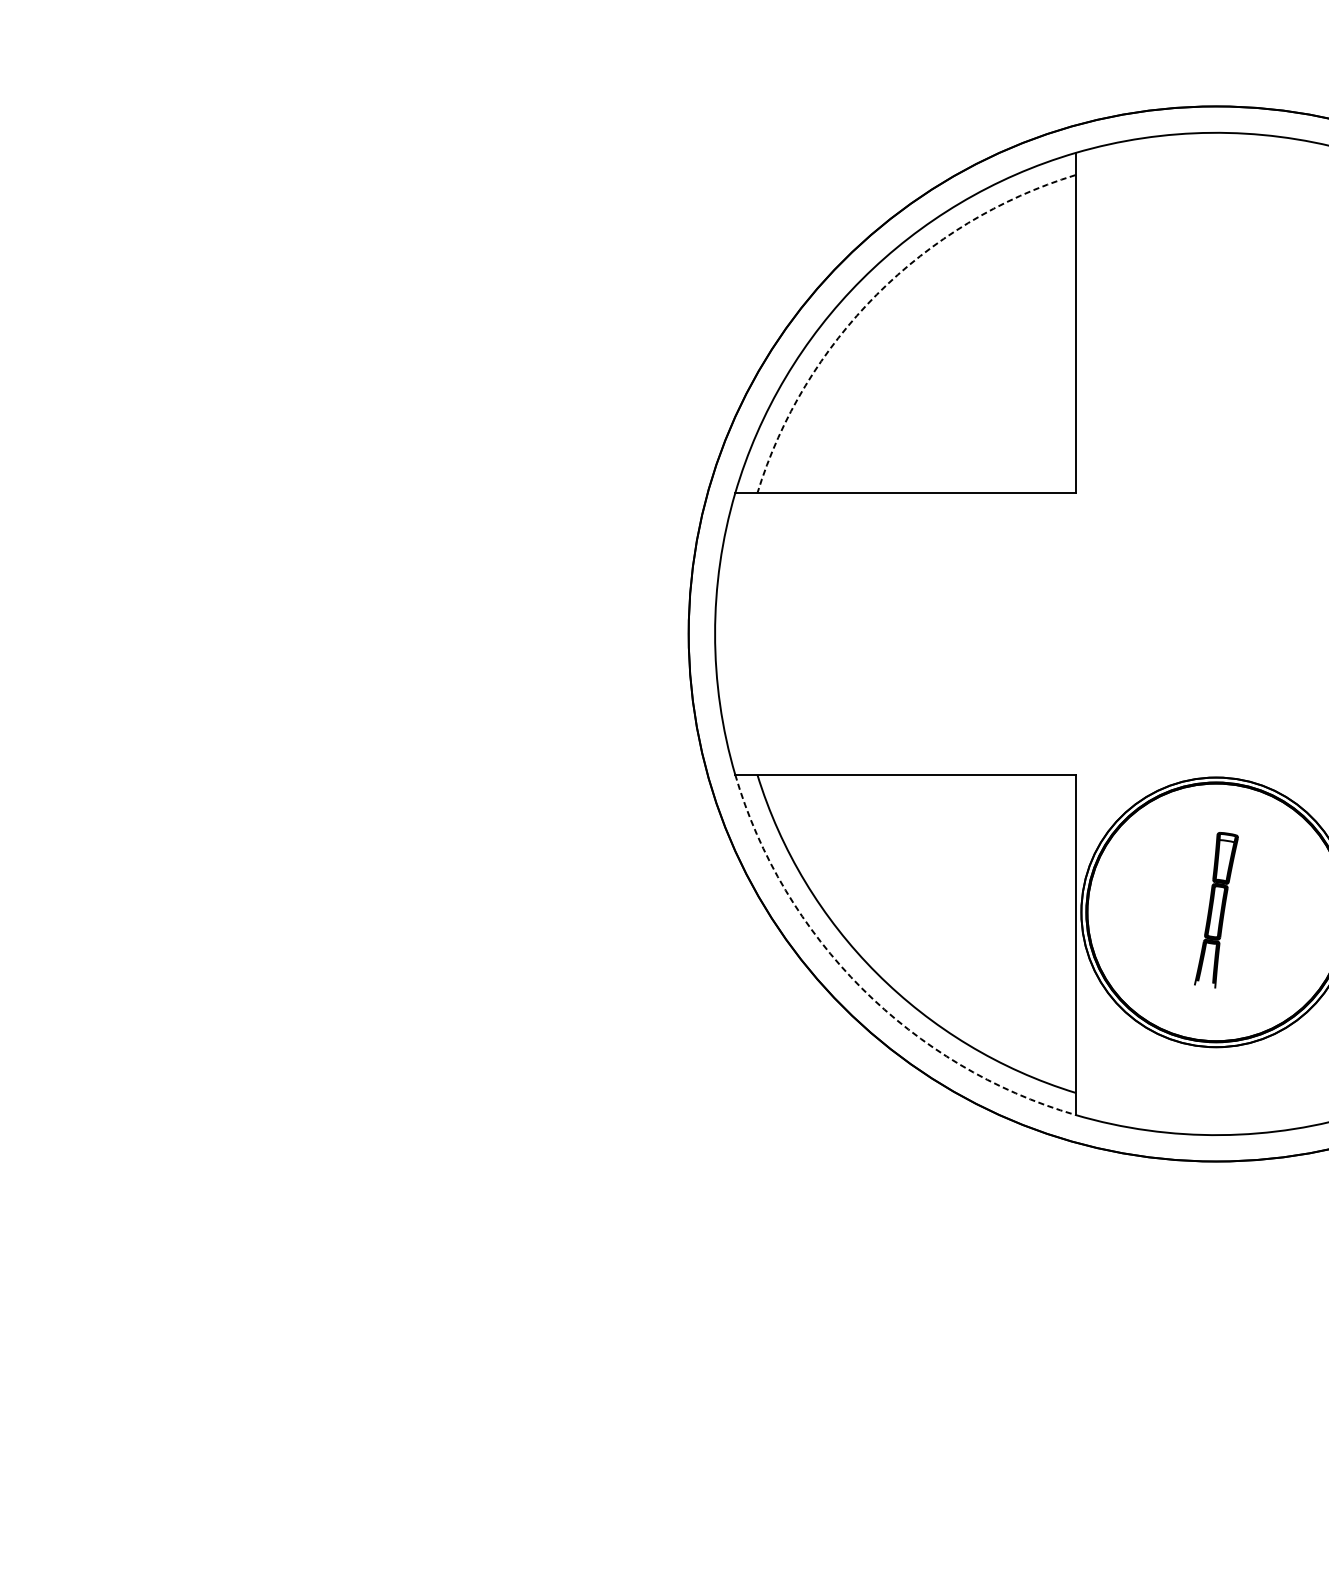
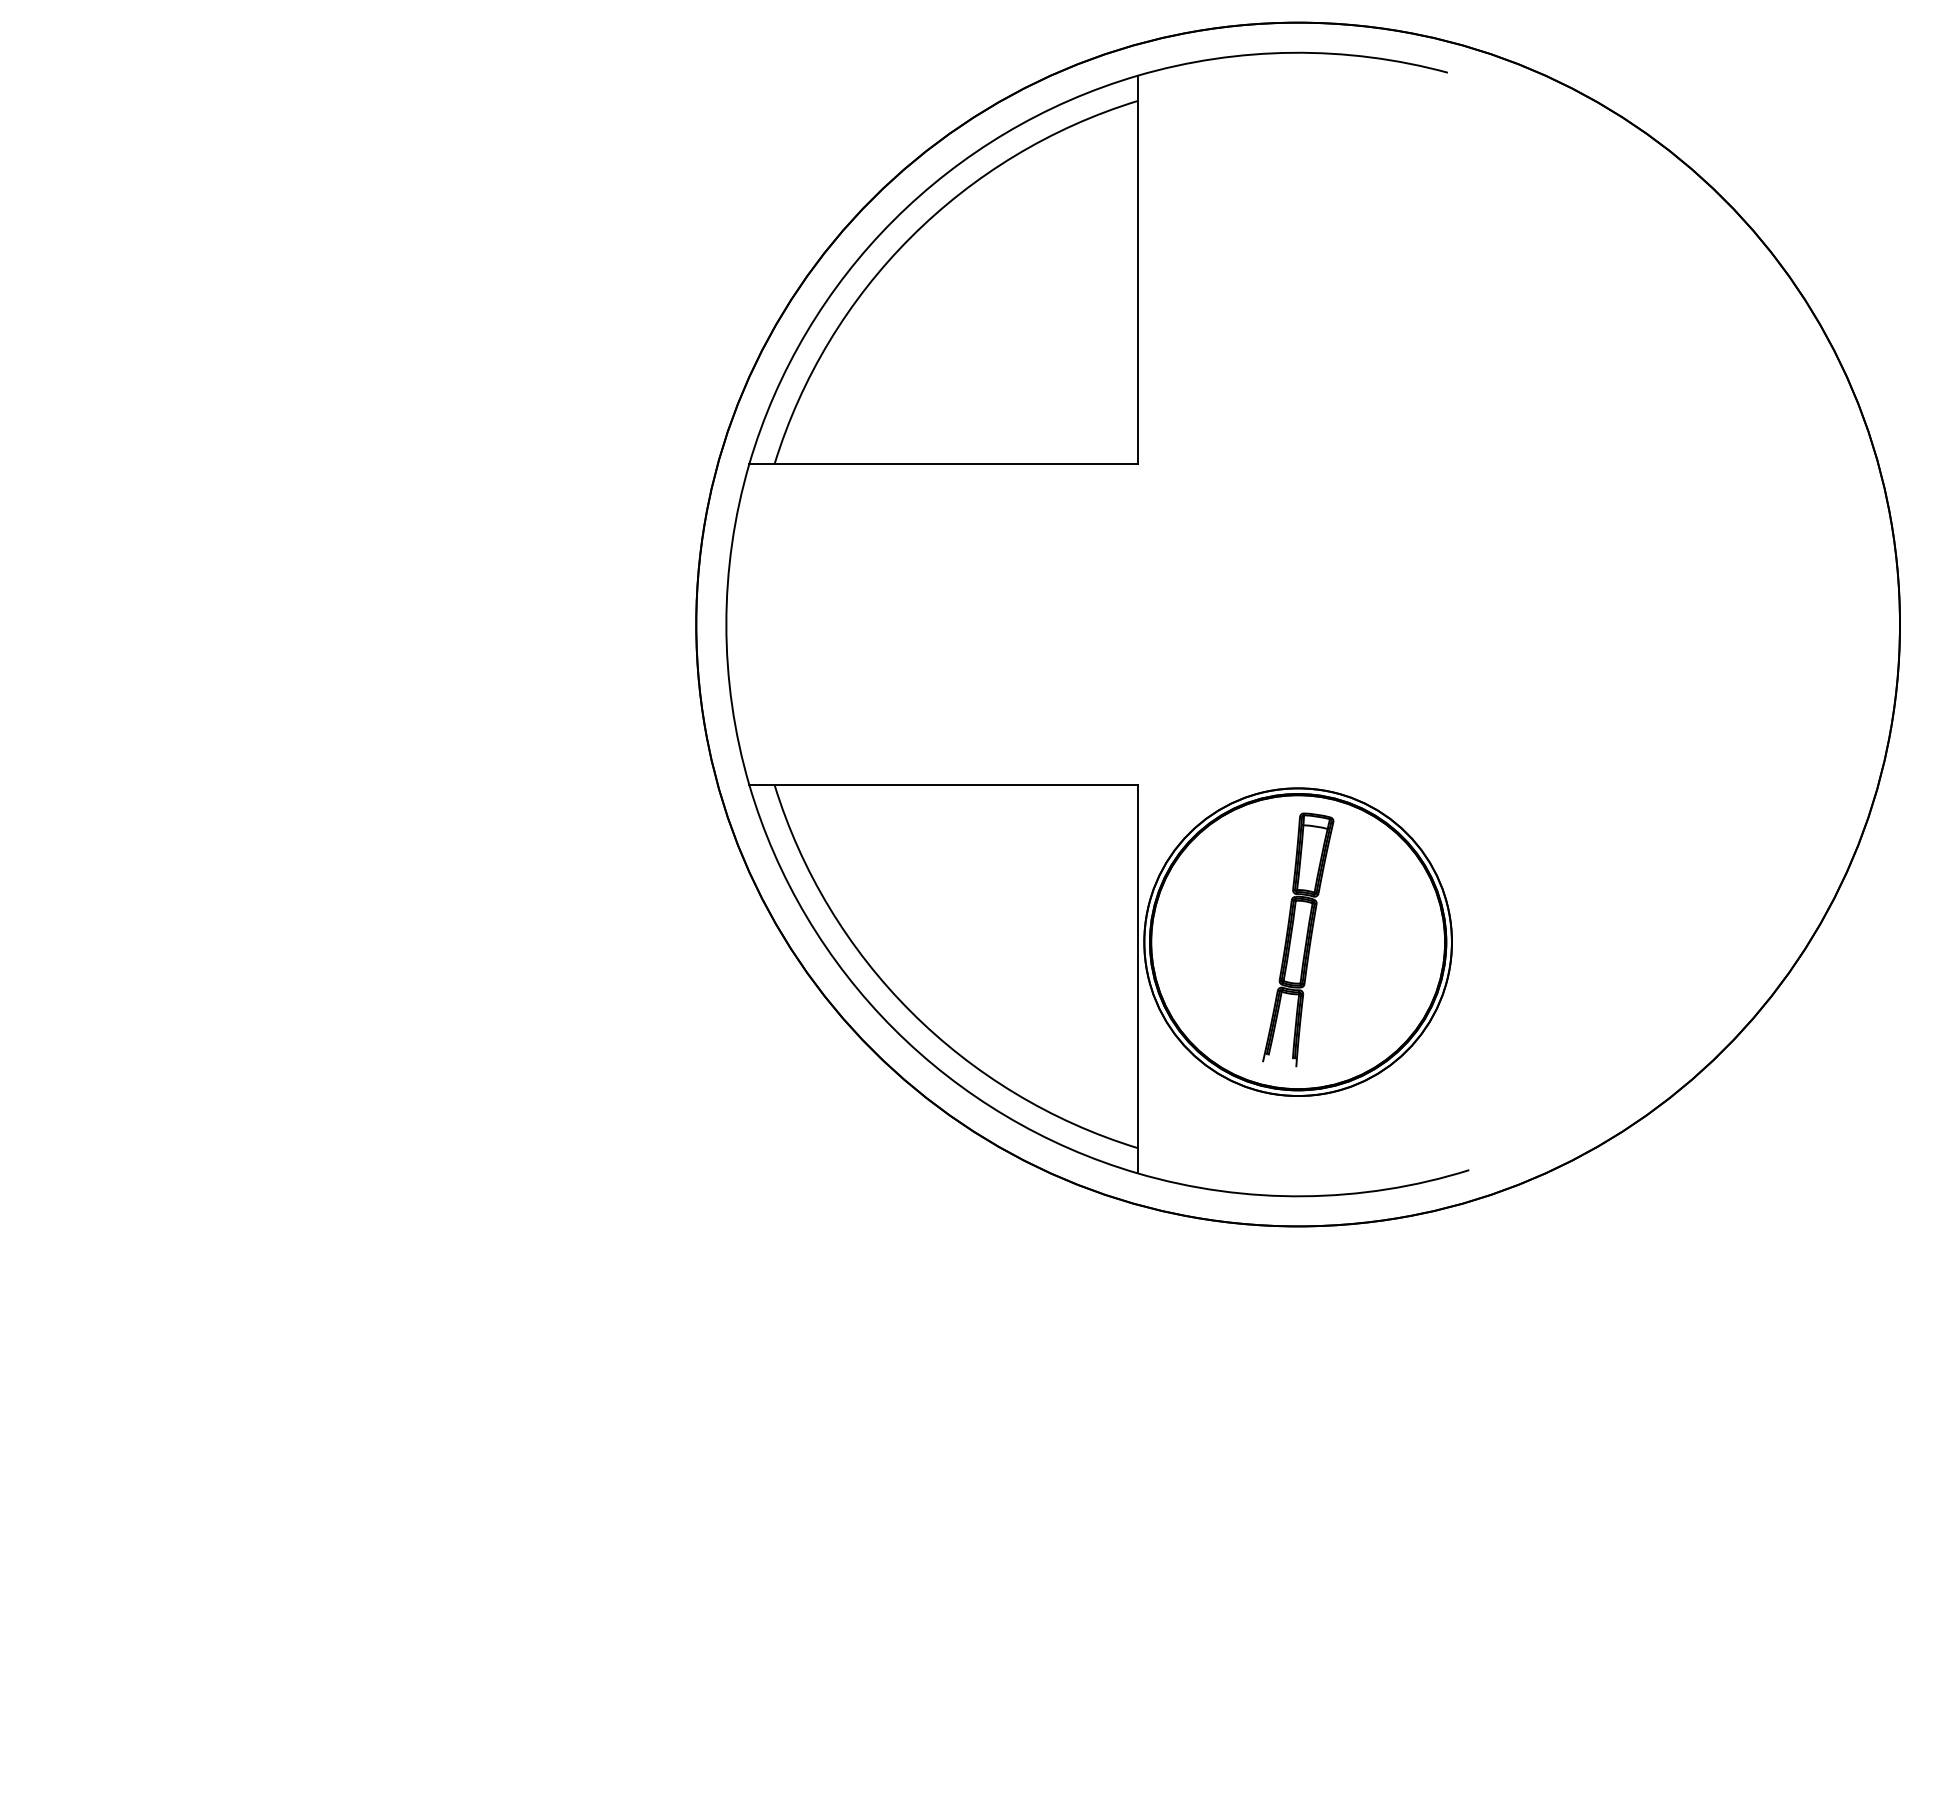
arc: (876, 294) -> (910, 237), dashed -> solid
part: (1216, 910) -> (1298, 939), size x1.43
arc: (861, 988) -> (893, 1028), dashed -> solid

